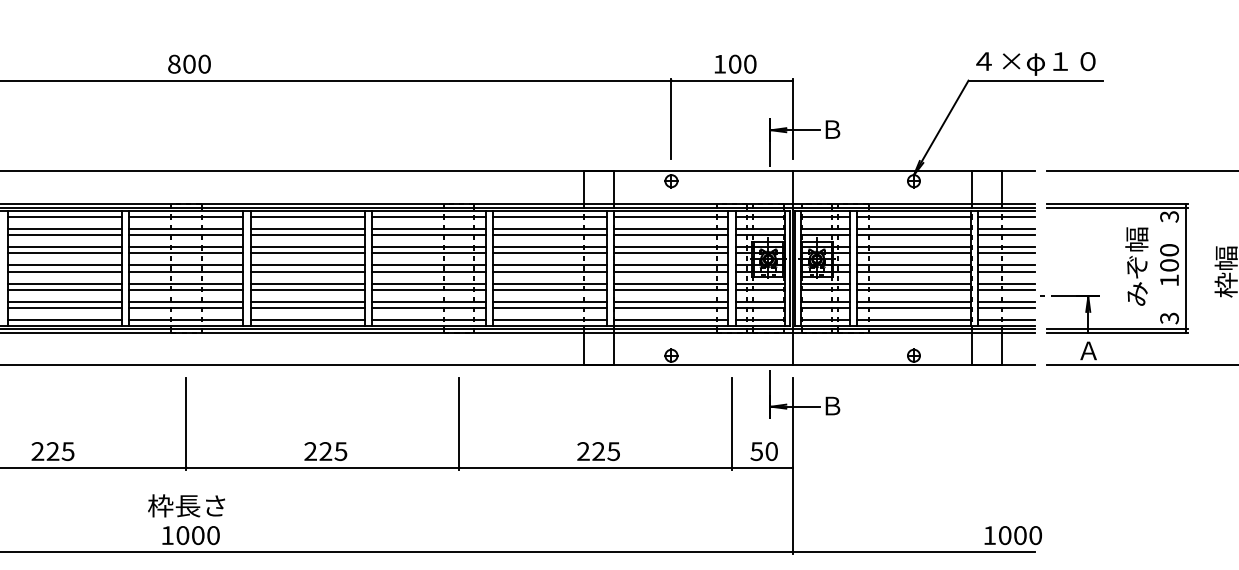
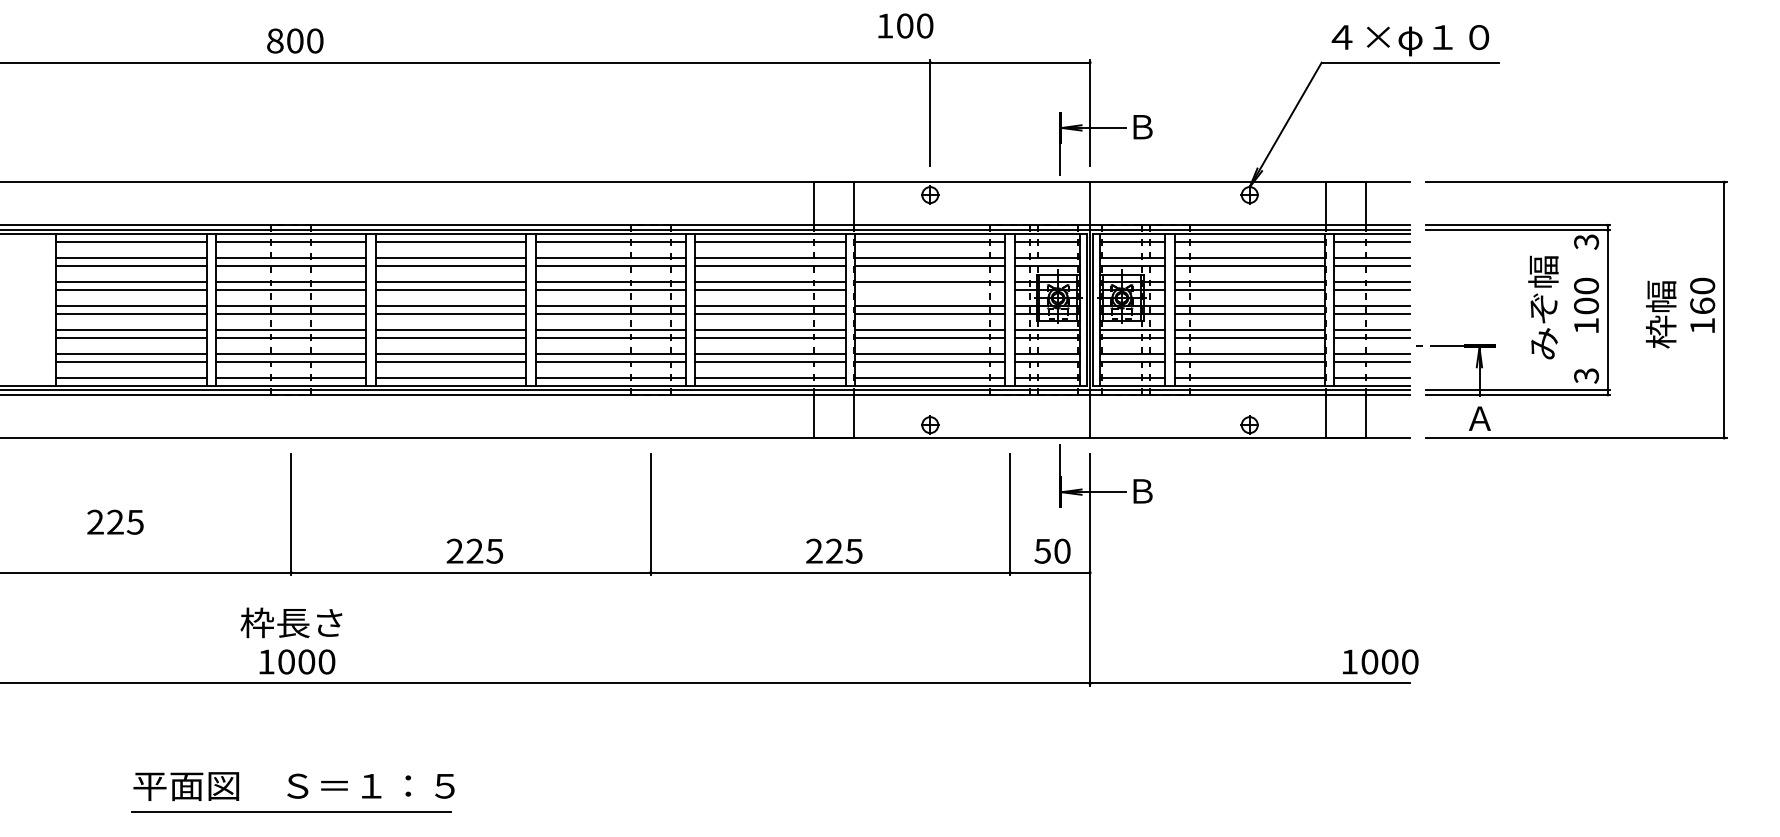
text: (735, 63) -> (905, 25), moved
line: (671, 253) -> (930, 290), removed
text: (53, 450) -> (115, 521), moved

